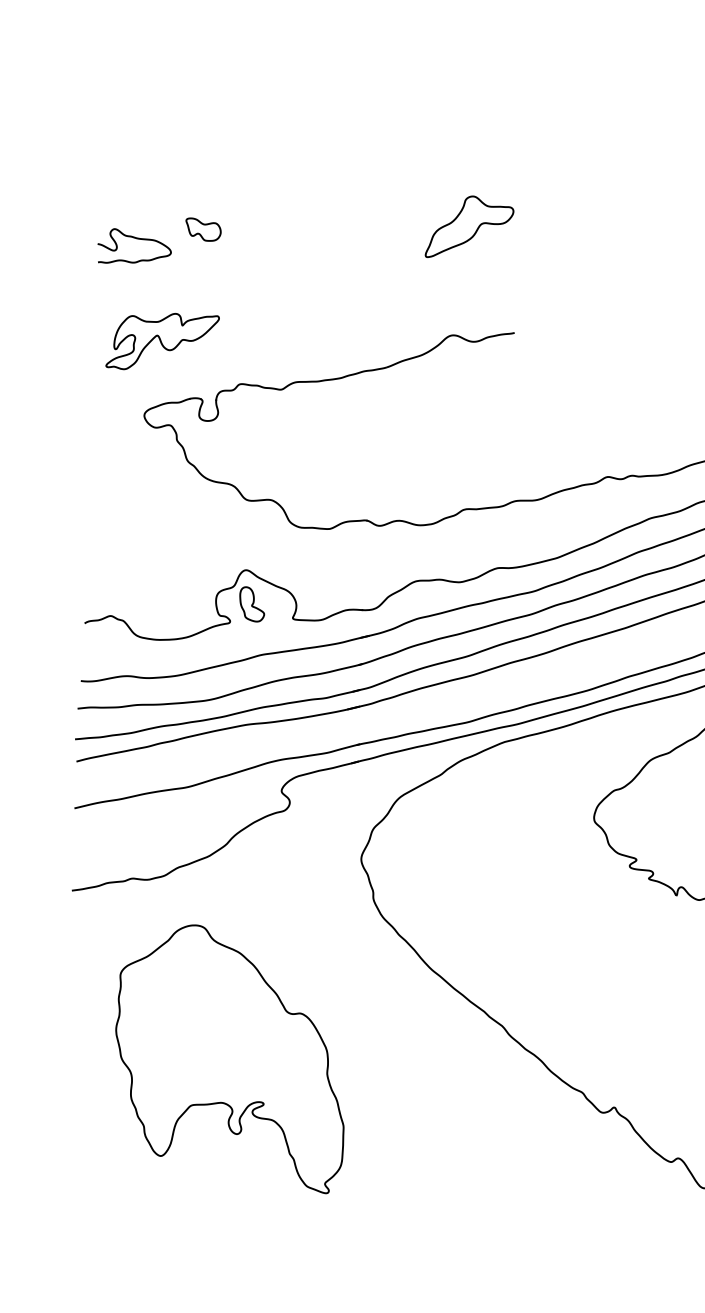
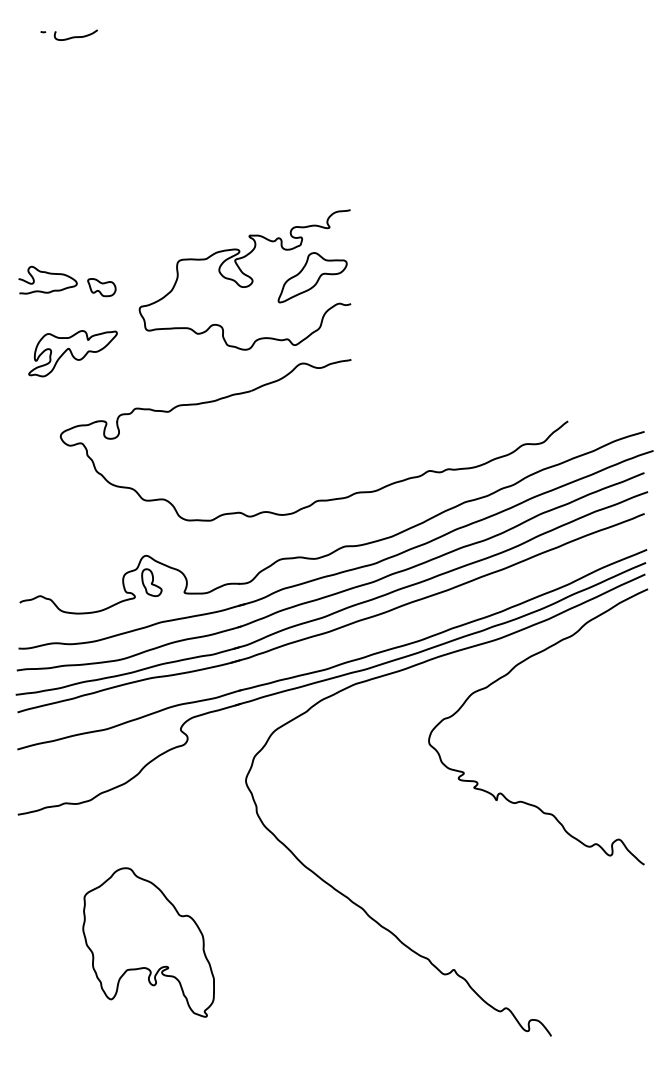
curve: (386, 222) -> (246, 276), added
curve: (135, 239) -> (48, 274), moved
part: (162, 341) -> (72, 353), moved
part: (230, 1058) -> (148, 942), size x0.71

